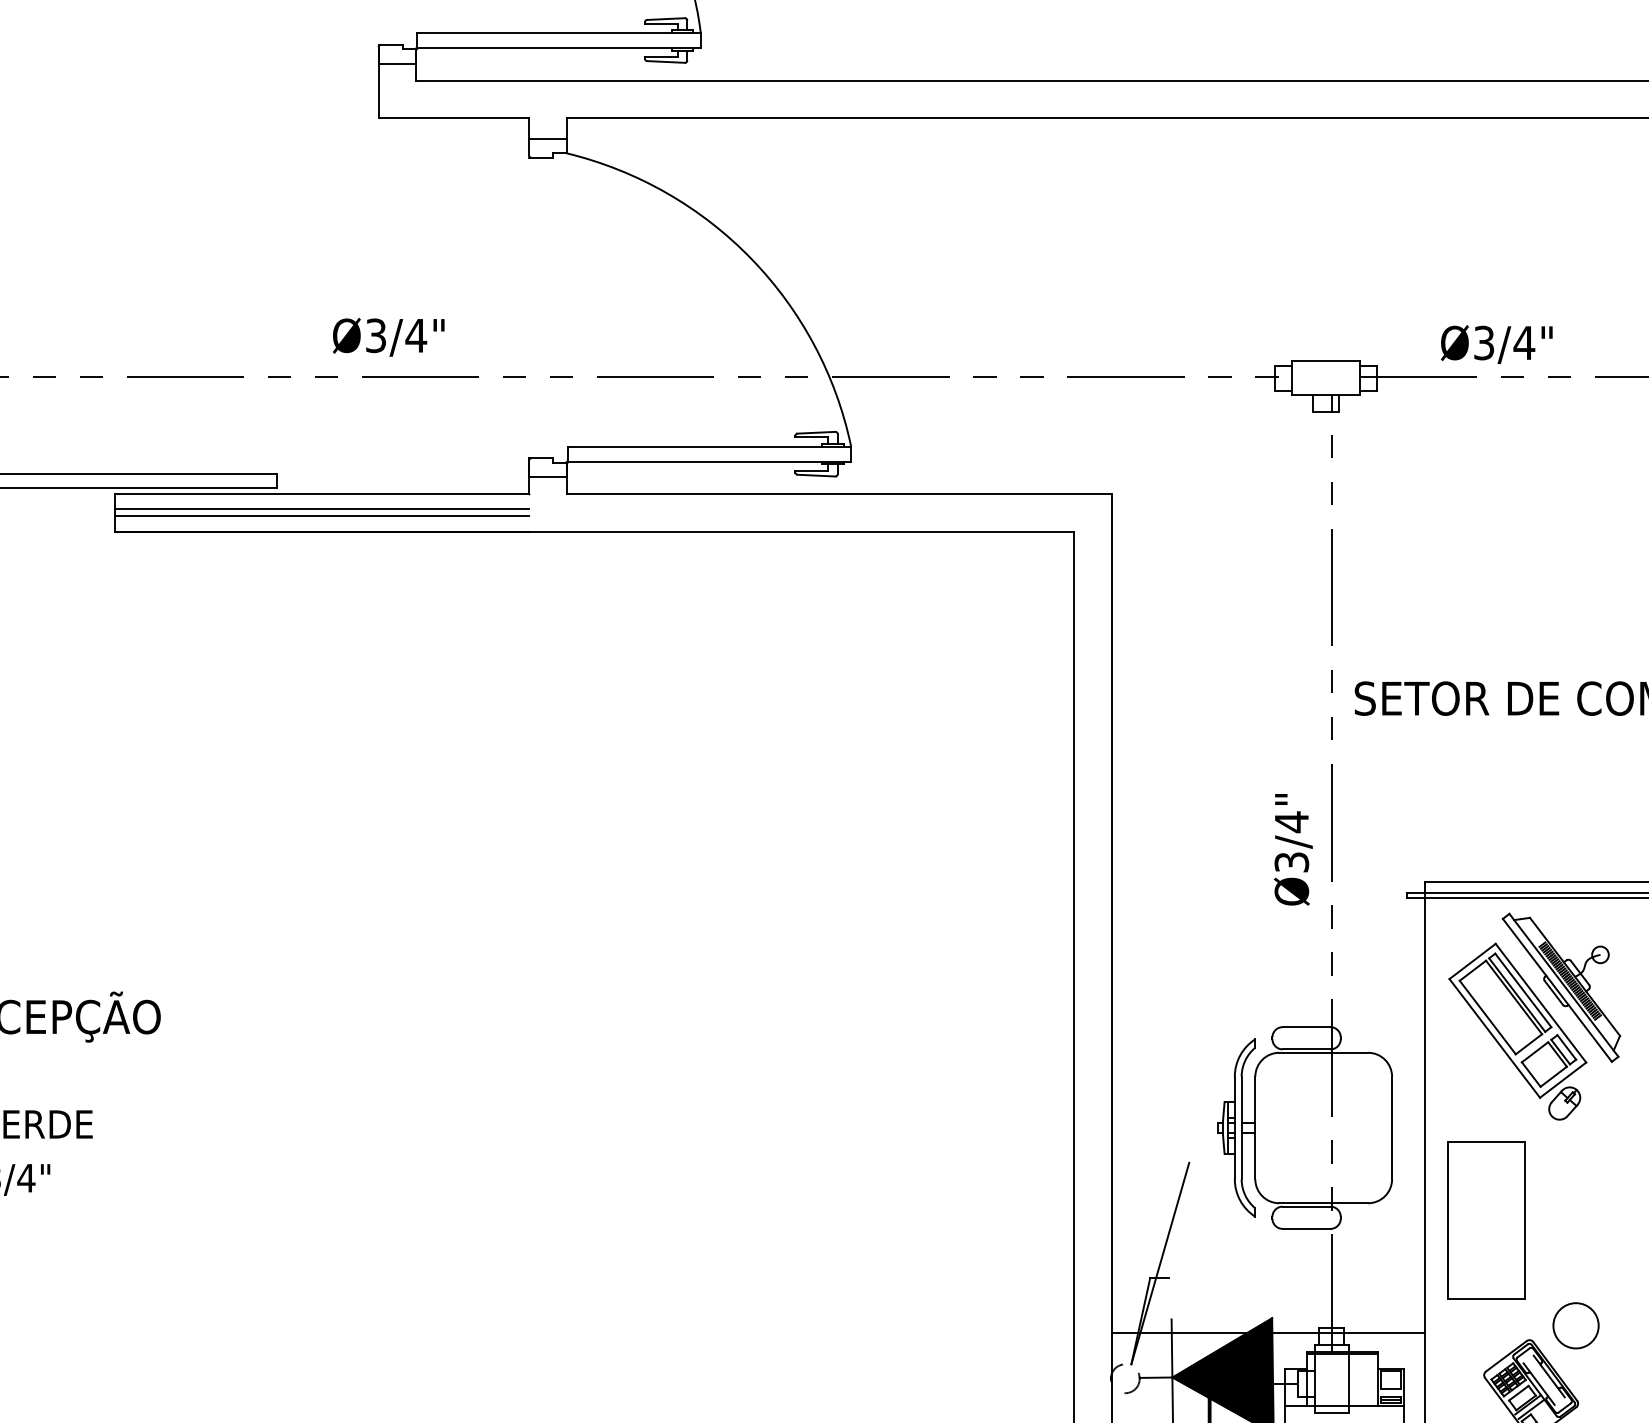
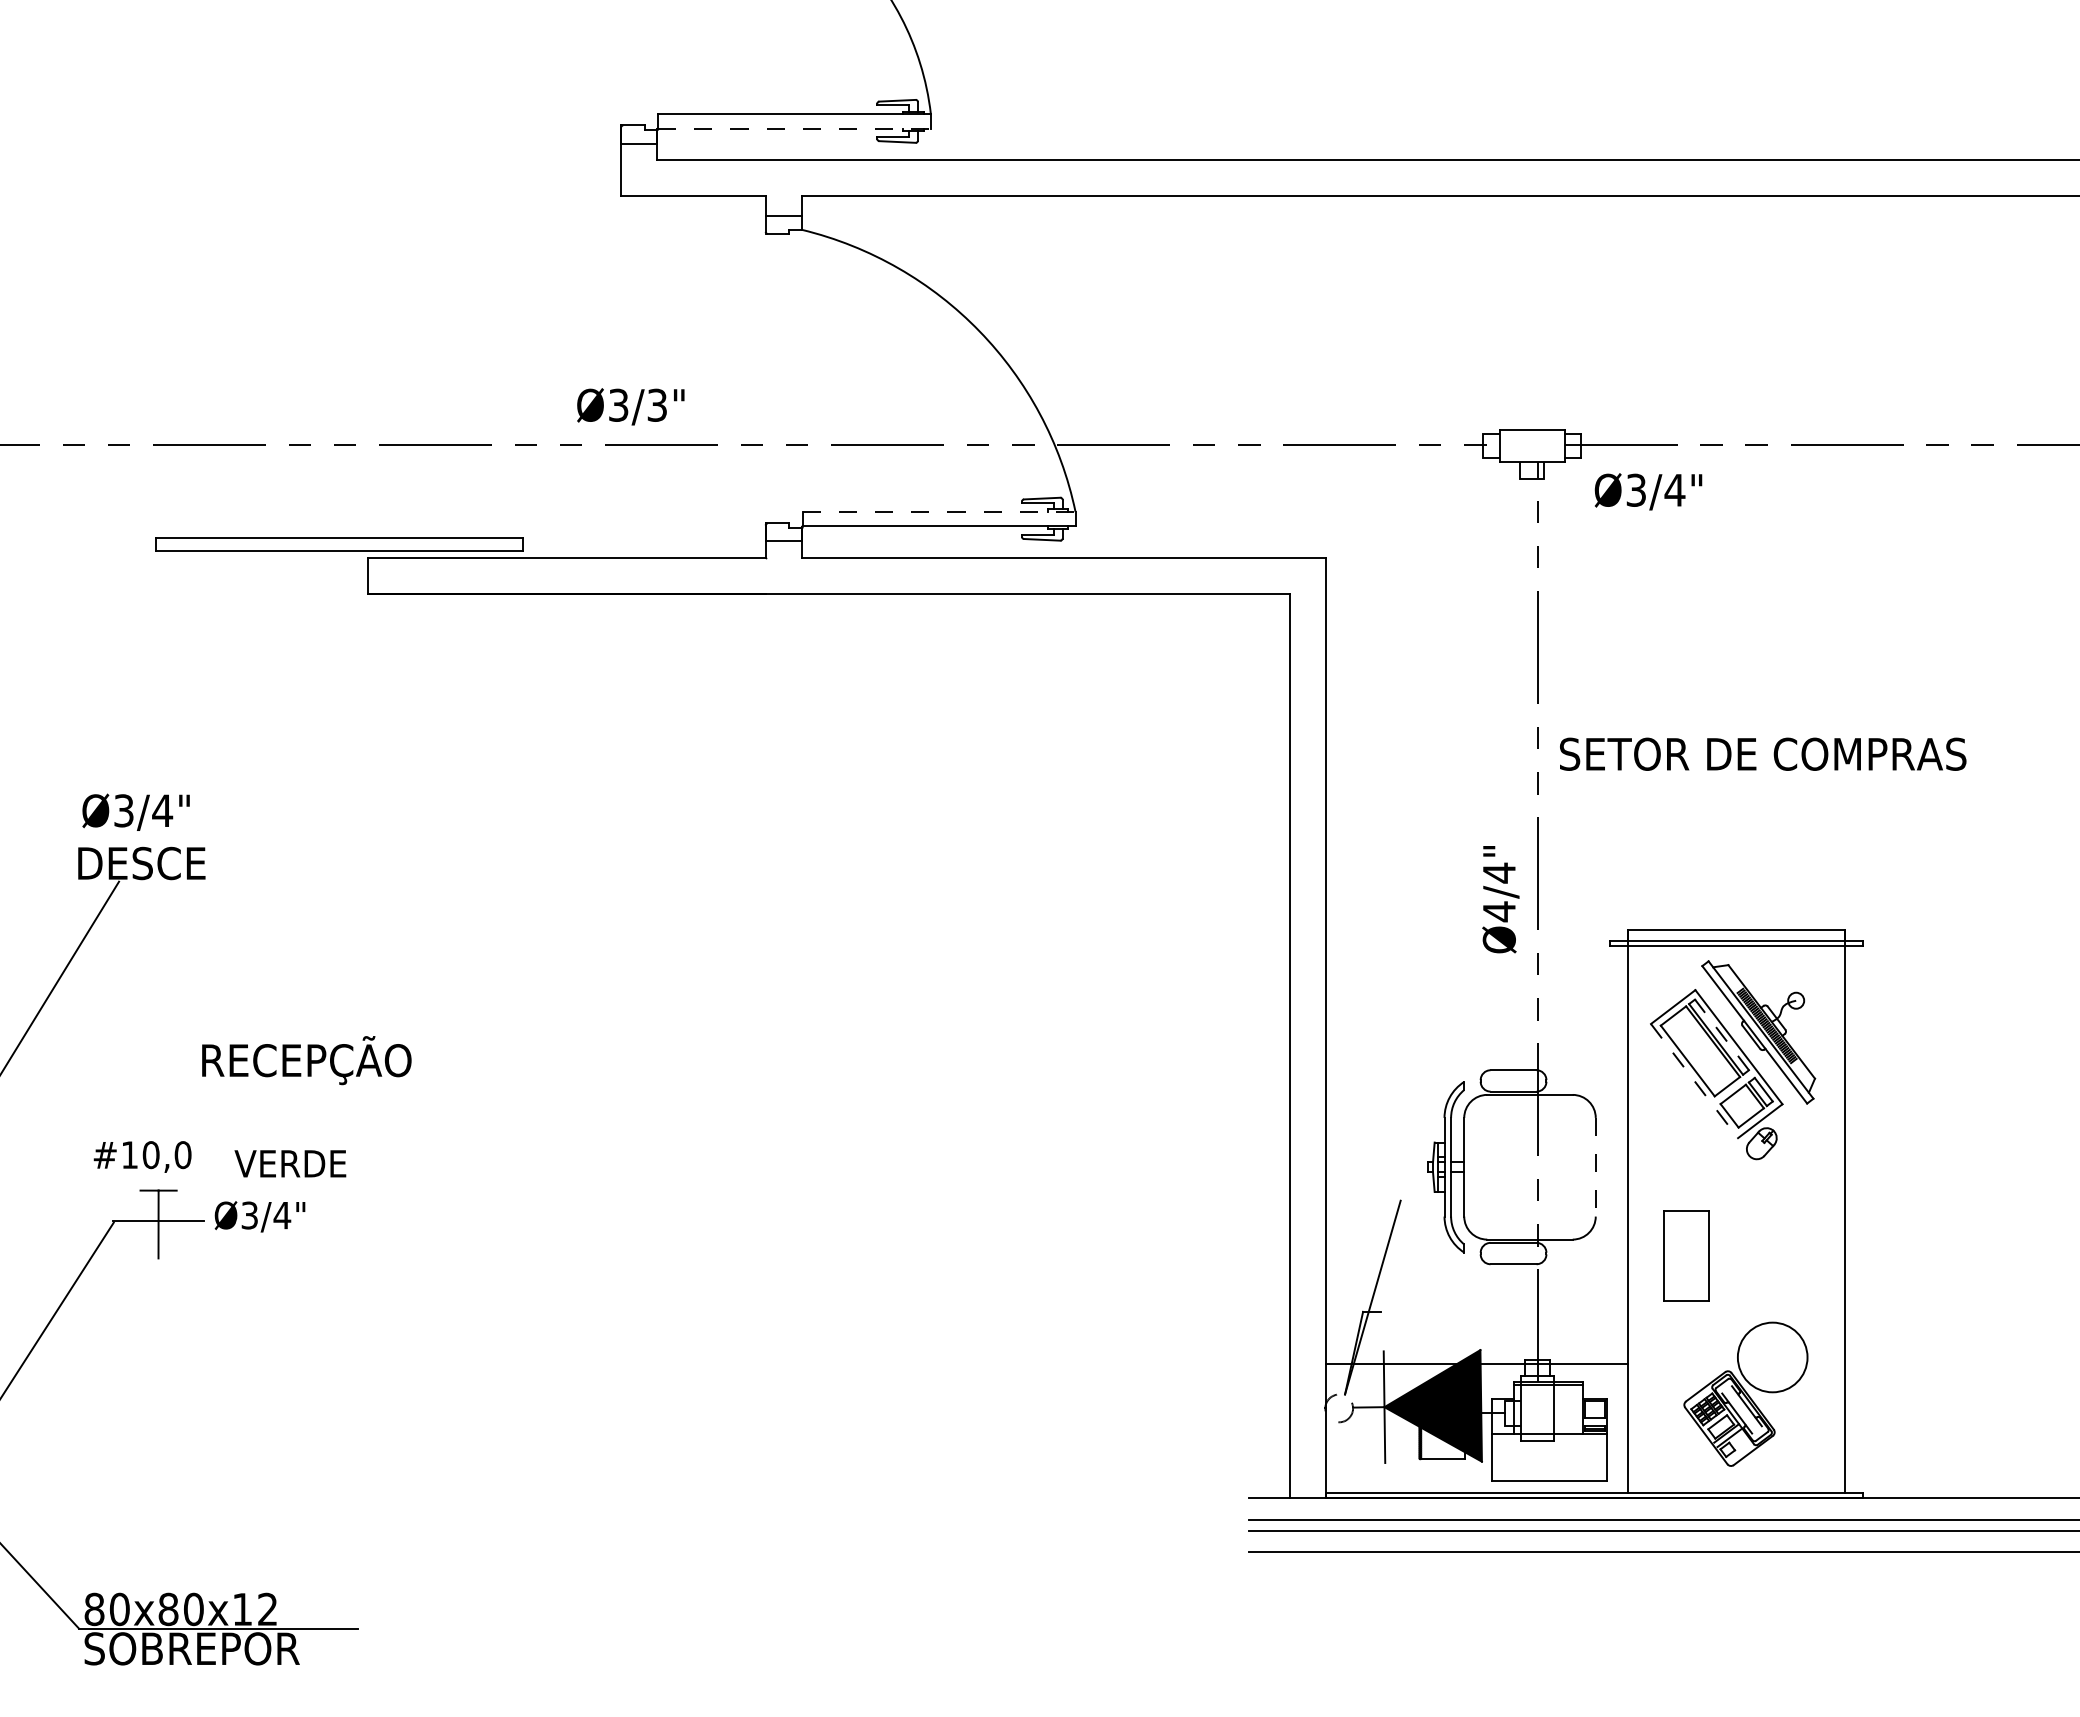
line: (559, 47) -> (795, 128), solid -> dashed
text: (415, 334) -> (656, 404), Ø3/4" -> Ø3/3"
text: (1496, 344) -> (1648, 491), moved
line: (709, 446) -> (939, 511), solid -> dashed
line: (321, 508) -> (566, 571), removed
line: (321, 516) -> (566, 579), removed
text: (1290, 862) -> (1498, 911), Ø3/4" -> Ø4/4"
line: (1522, 989) -> (1721, 1034), solid -> dashed
line: (1494, 1038) -> (1694, 1081), solid -> dashed
line: (1391, 1128) -> (1595, 1167), solid -> dashed
part: (1486, 1219) -> (1686, 1255), size x0.6
circle: (1575, 1325) -> (1772, 1357), size x1.6

